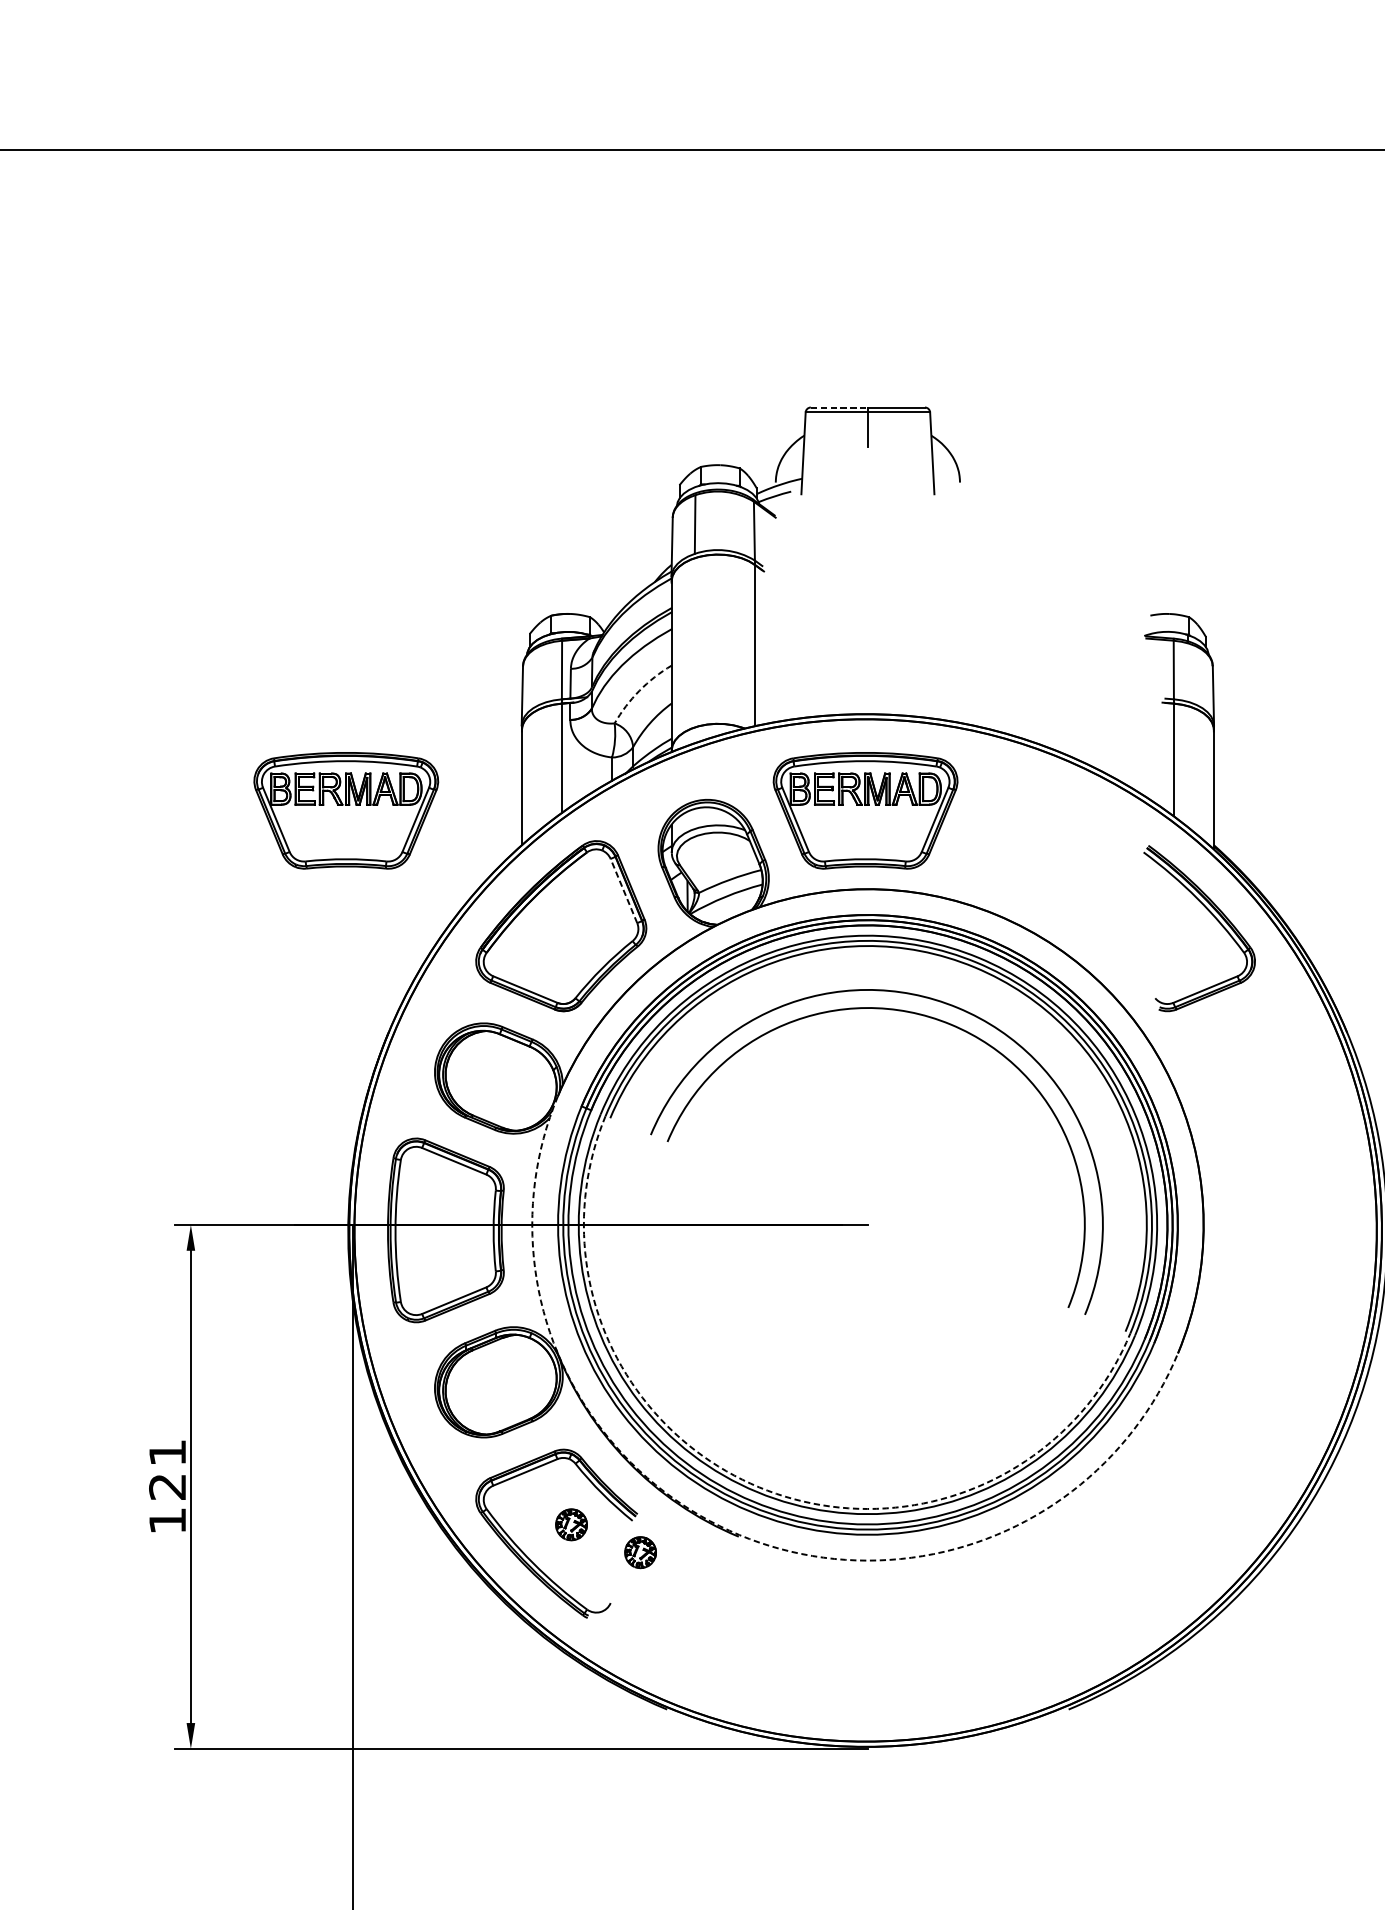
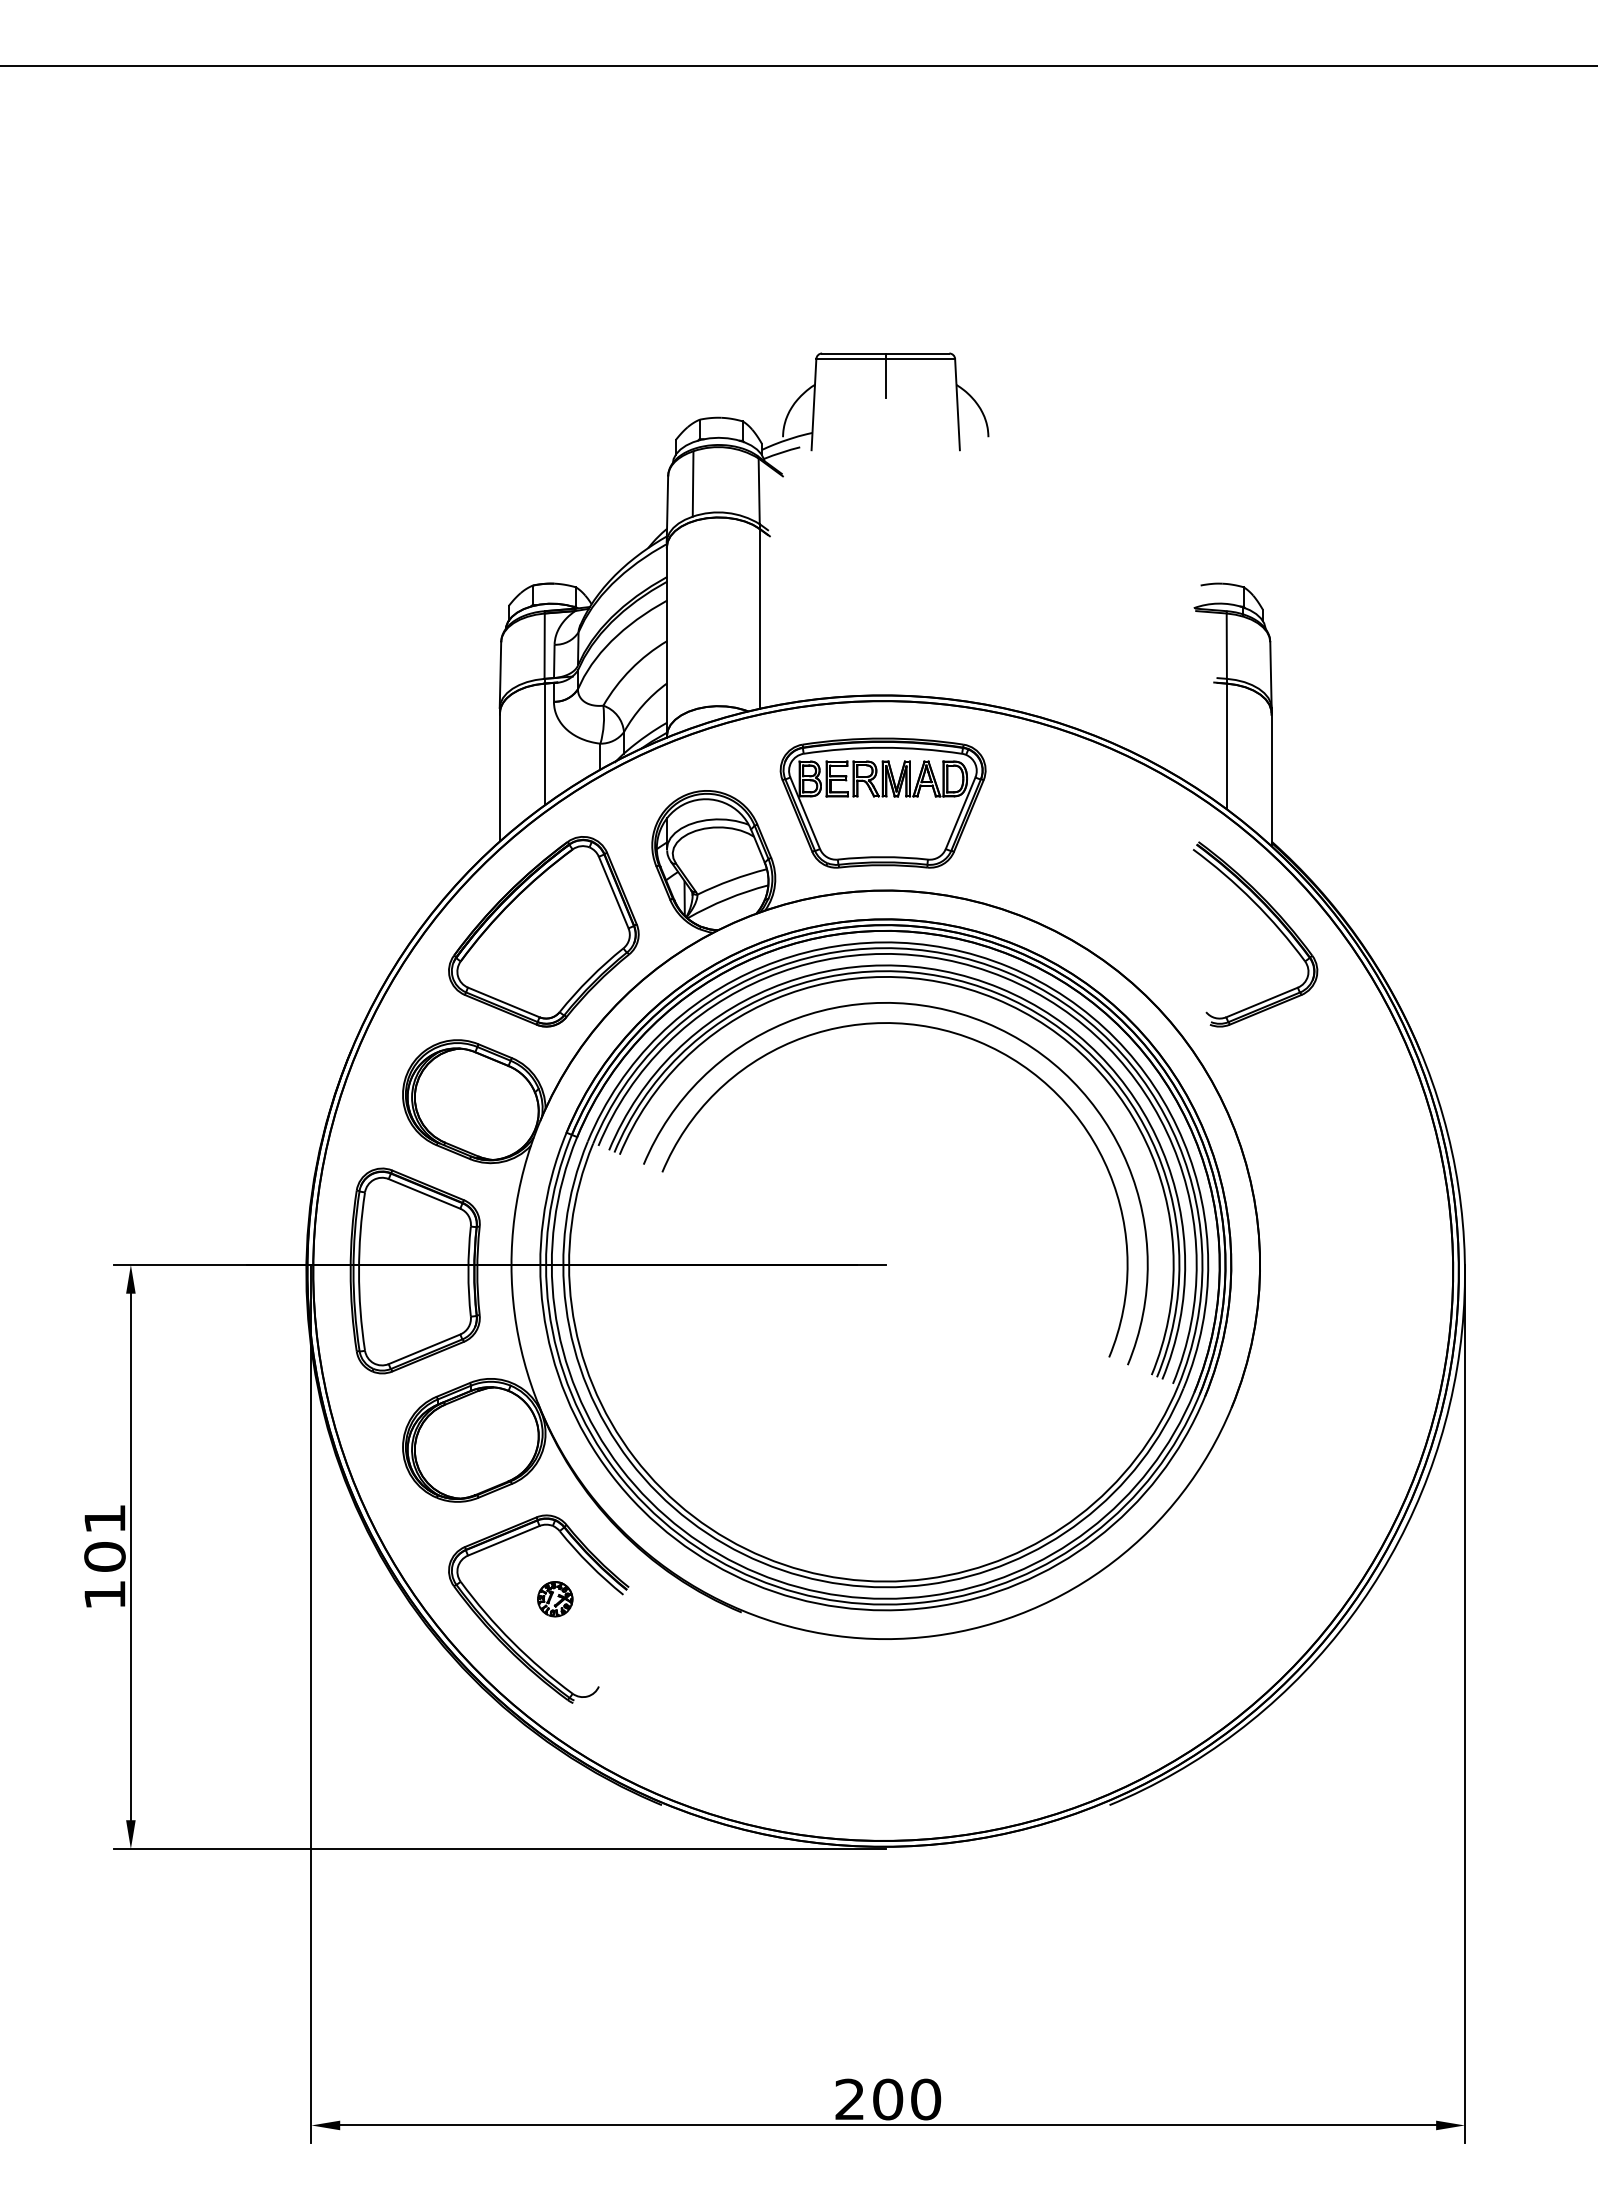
line: (838, 407) -> (853, 353), dashed -> solid
arc: (639, 690) -> (631, 669), dashed -> solid
part: (345, 810) -> (303, 802), removed
line: (623, 890) -> (613, 892), dashed -> solid
part: (899, 969) -> (921, 980), added
text: (167, 1486) -> (104, 1556), 121 -> 101
arc: (759, 1487) -> (764, 1557), dashed -> solid
arc: (739, 1534) -> (742, 1610), dashed -> solid
part: (640, 1552) -> (632, 1630), removed

